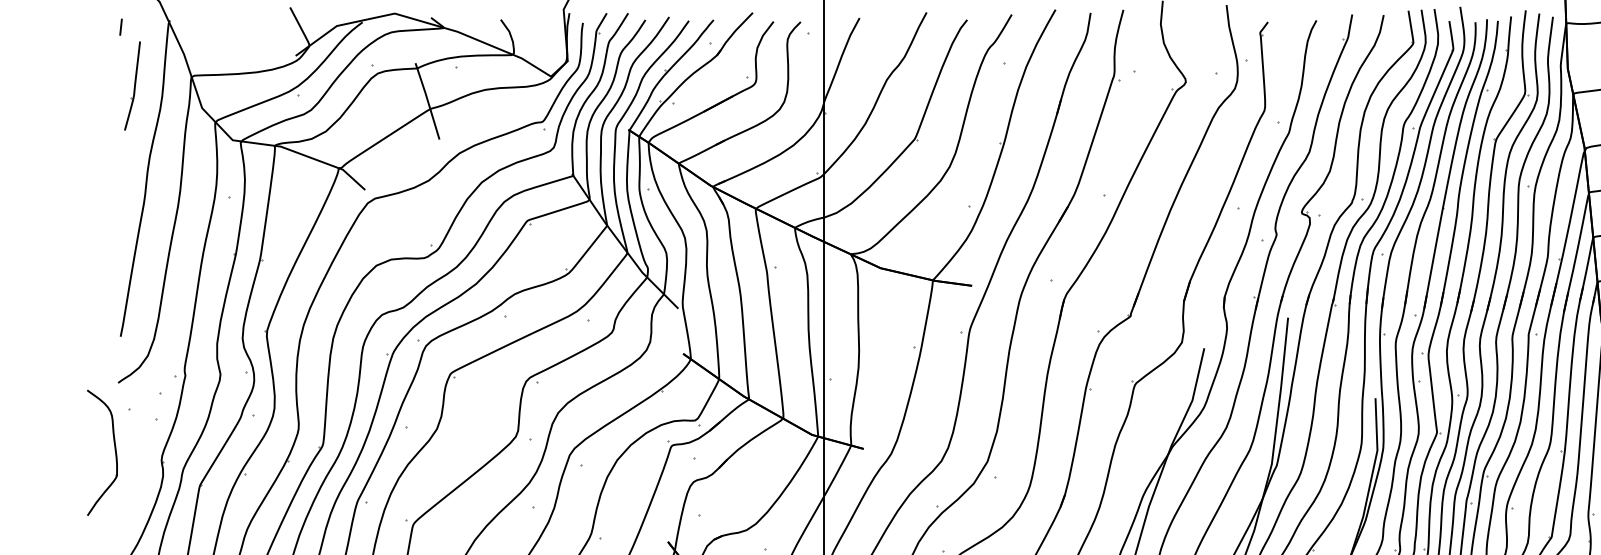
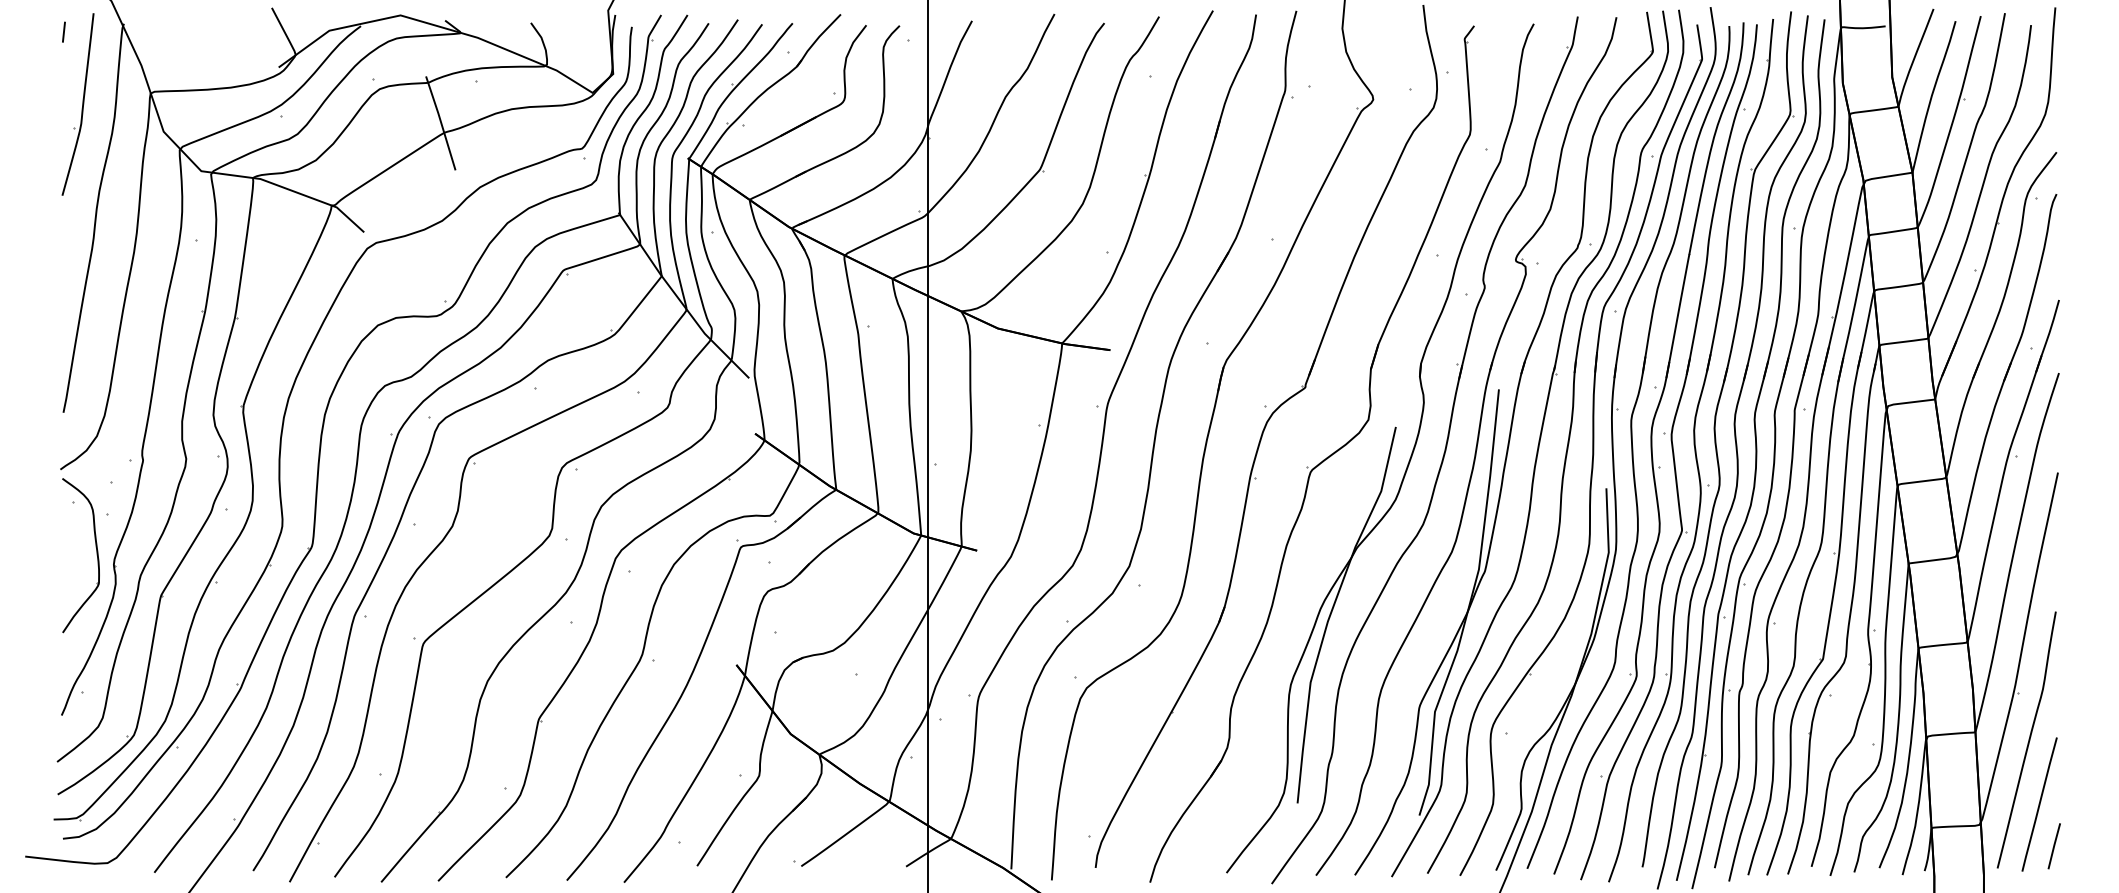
part: (132, 86) -> (77, 104), size x1.67
part: (114, 452) -> (96, 555), moved

